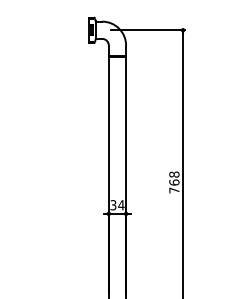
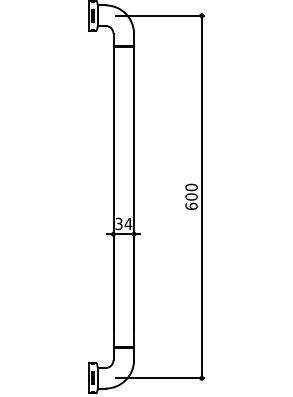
text: (174, 182) -> (191, 196), 768 -> 600

